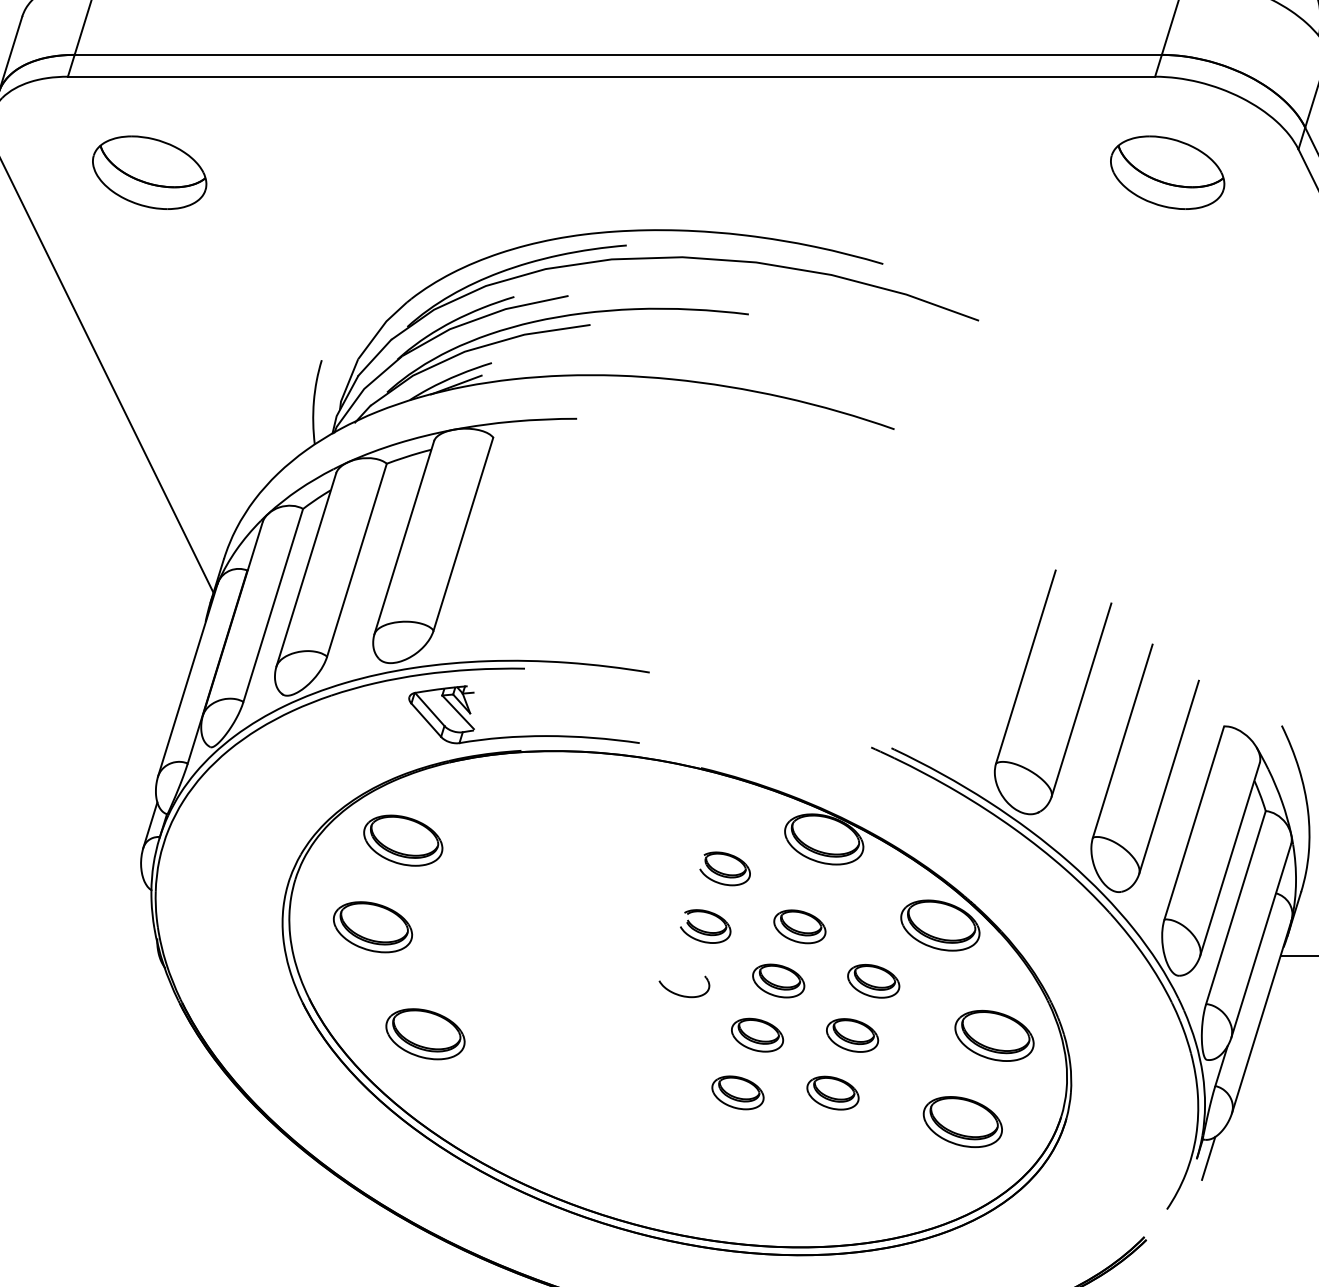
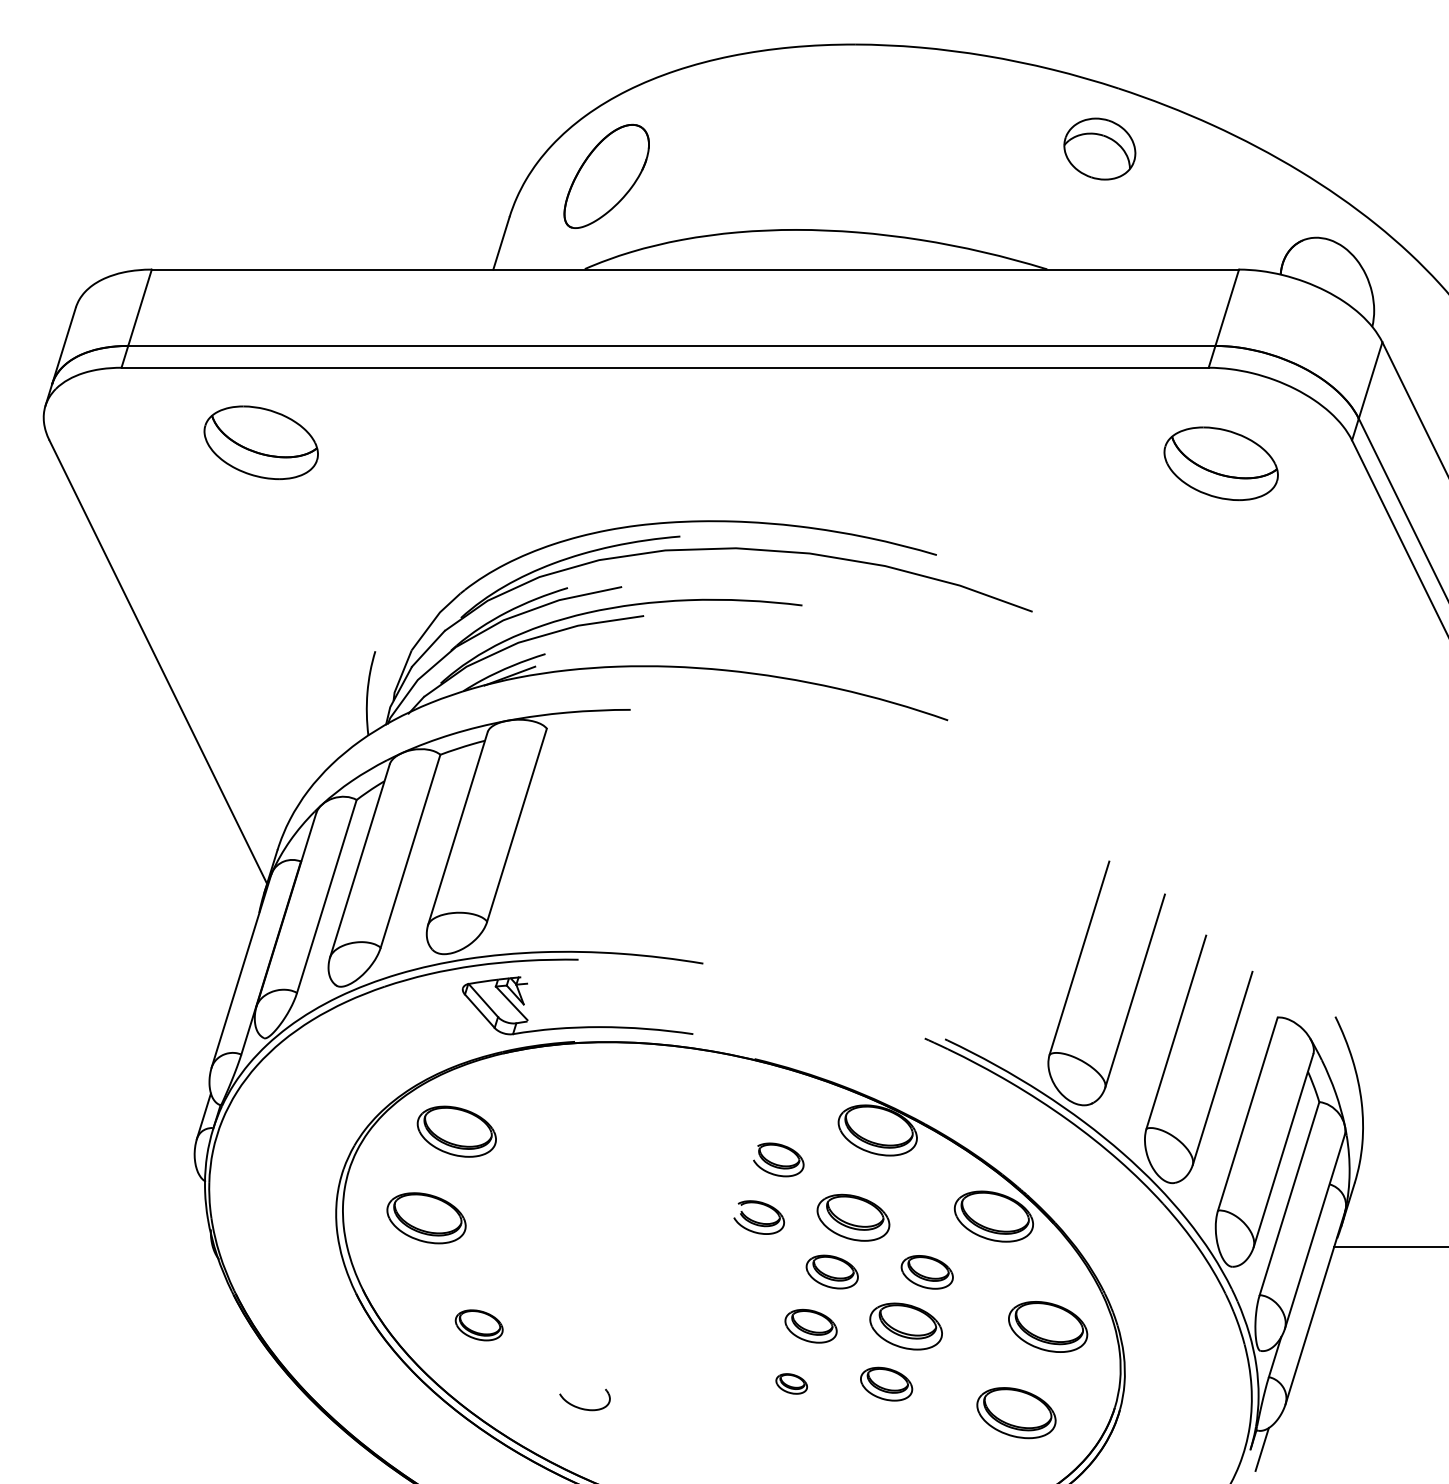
part: (148, 172) -> (260, 442), moved
part: (799, 926) -> (853, 1217), size x1.4
part: (680, 994) -> (581, 1407), moved
part: (425, 1034) -> (479, 1325), size x0.6
part: (851, 1035) -> (905, 1326), size x1.4
part: (737, 1092) -> (791, 1383), size x0.6

